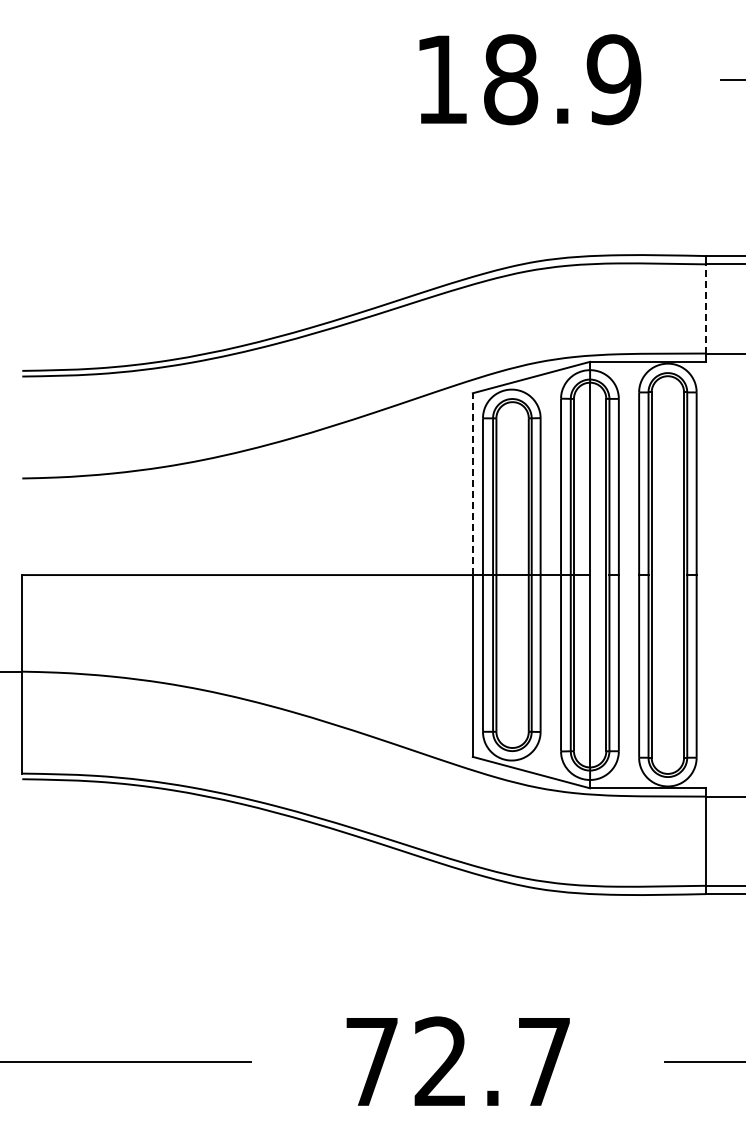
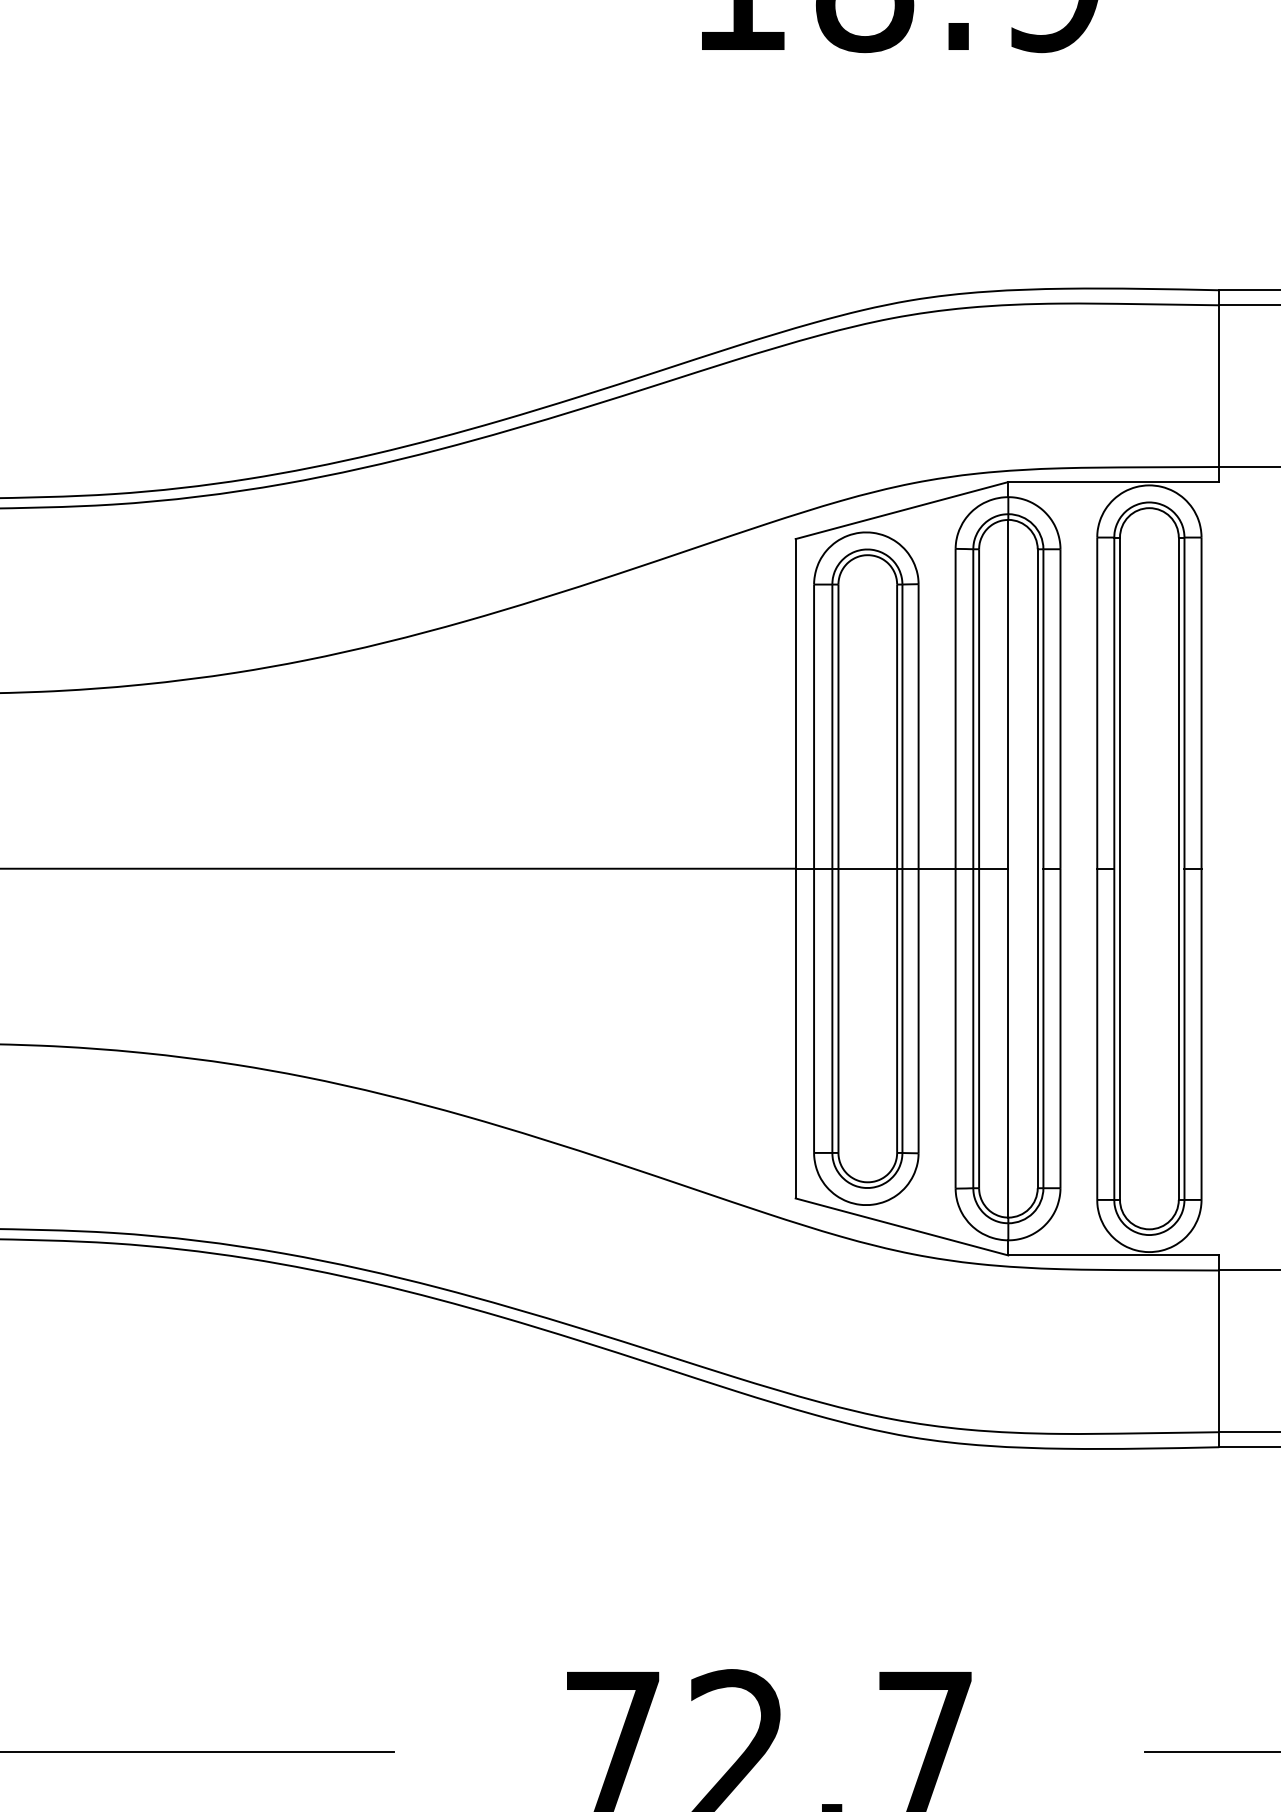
line: (706, 308) -> (1219, 385), dashed -> solid
line: (472, 484) -> (795, 704), dashed -> solid

